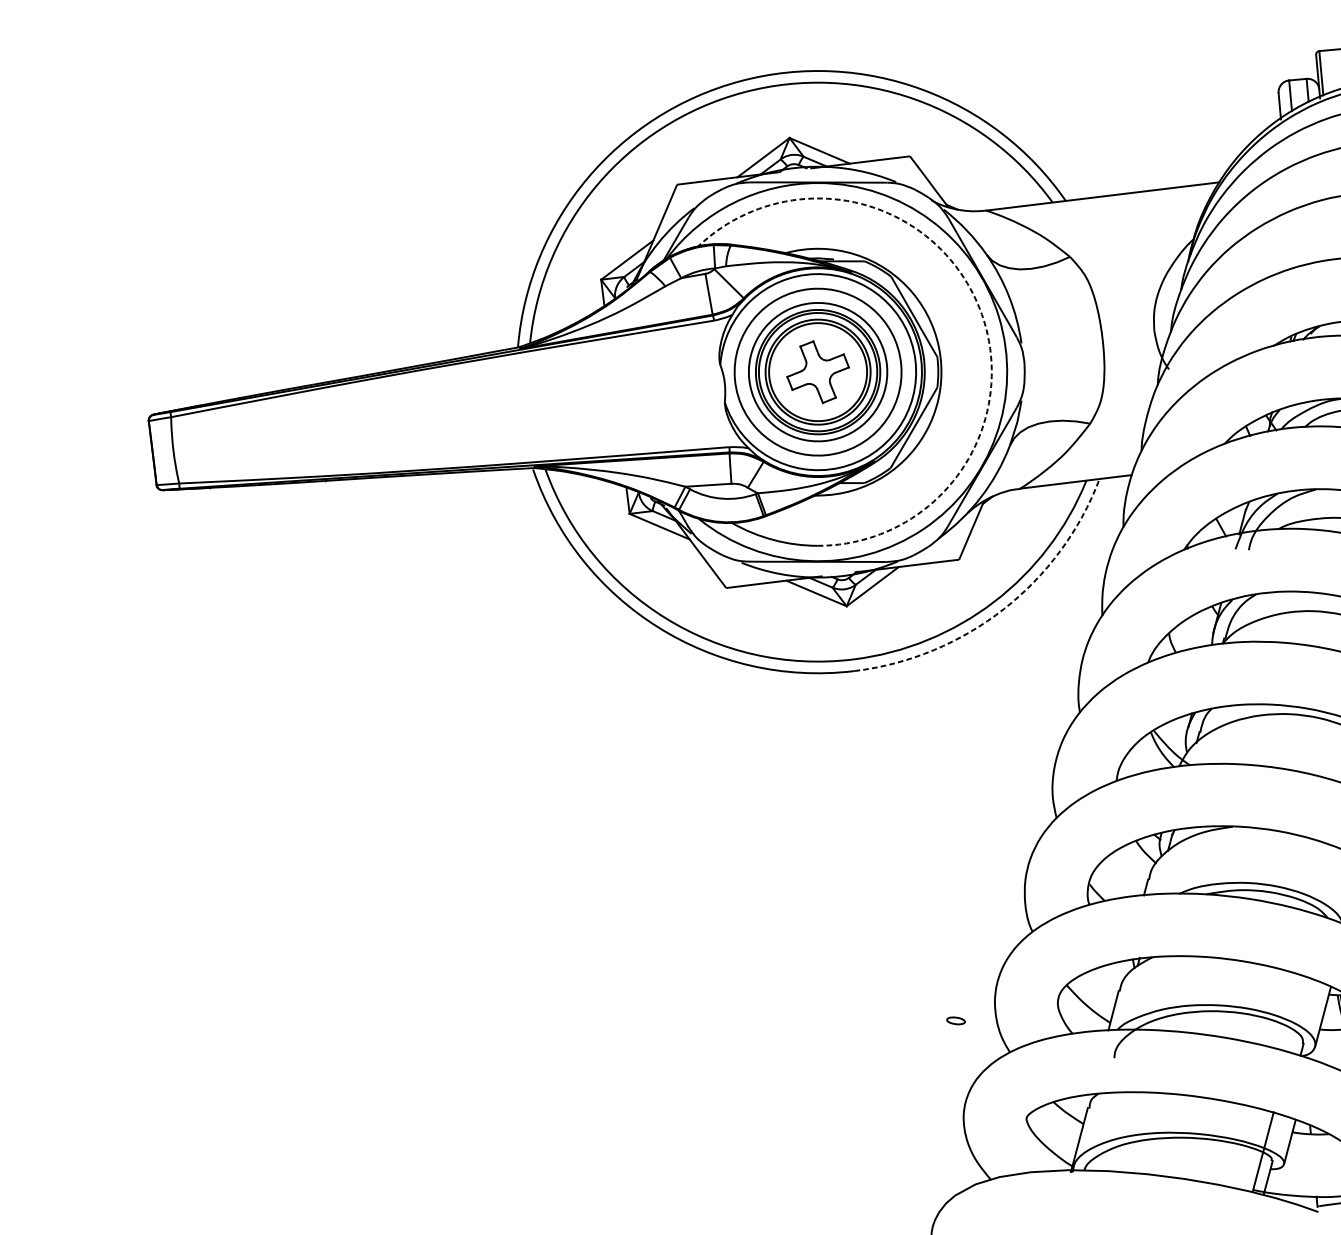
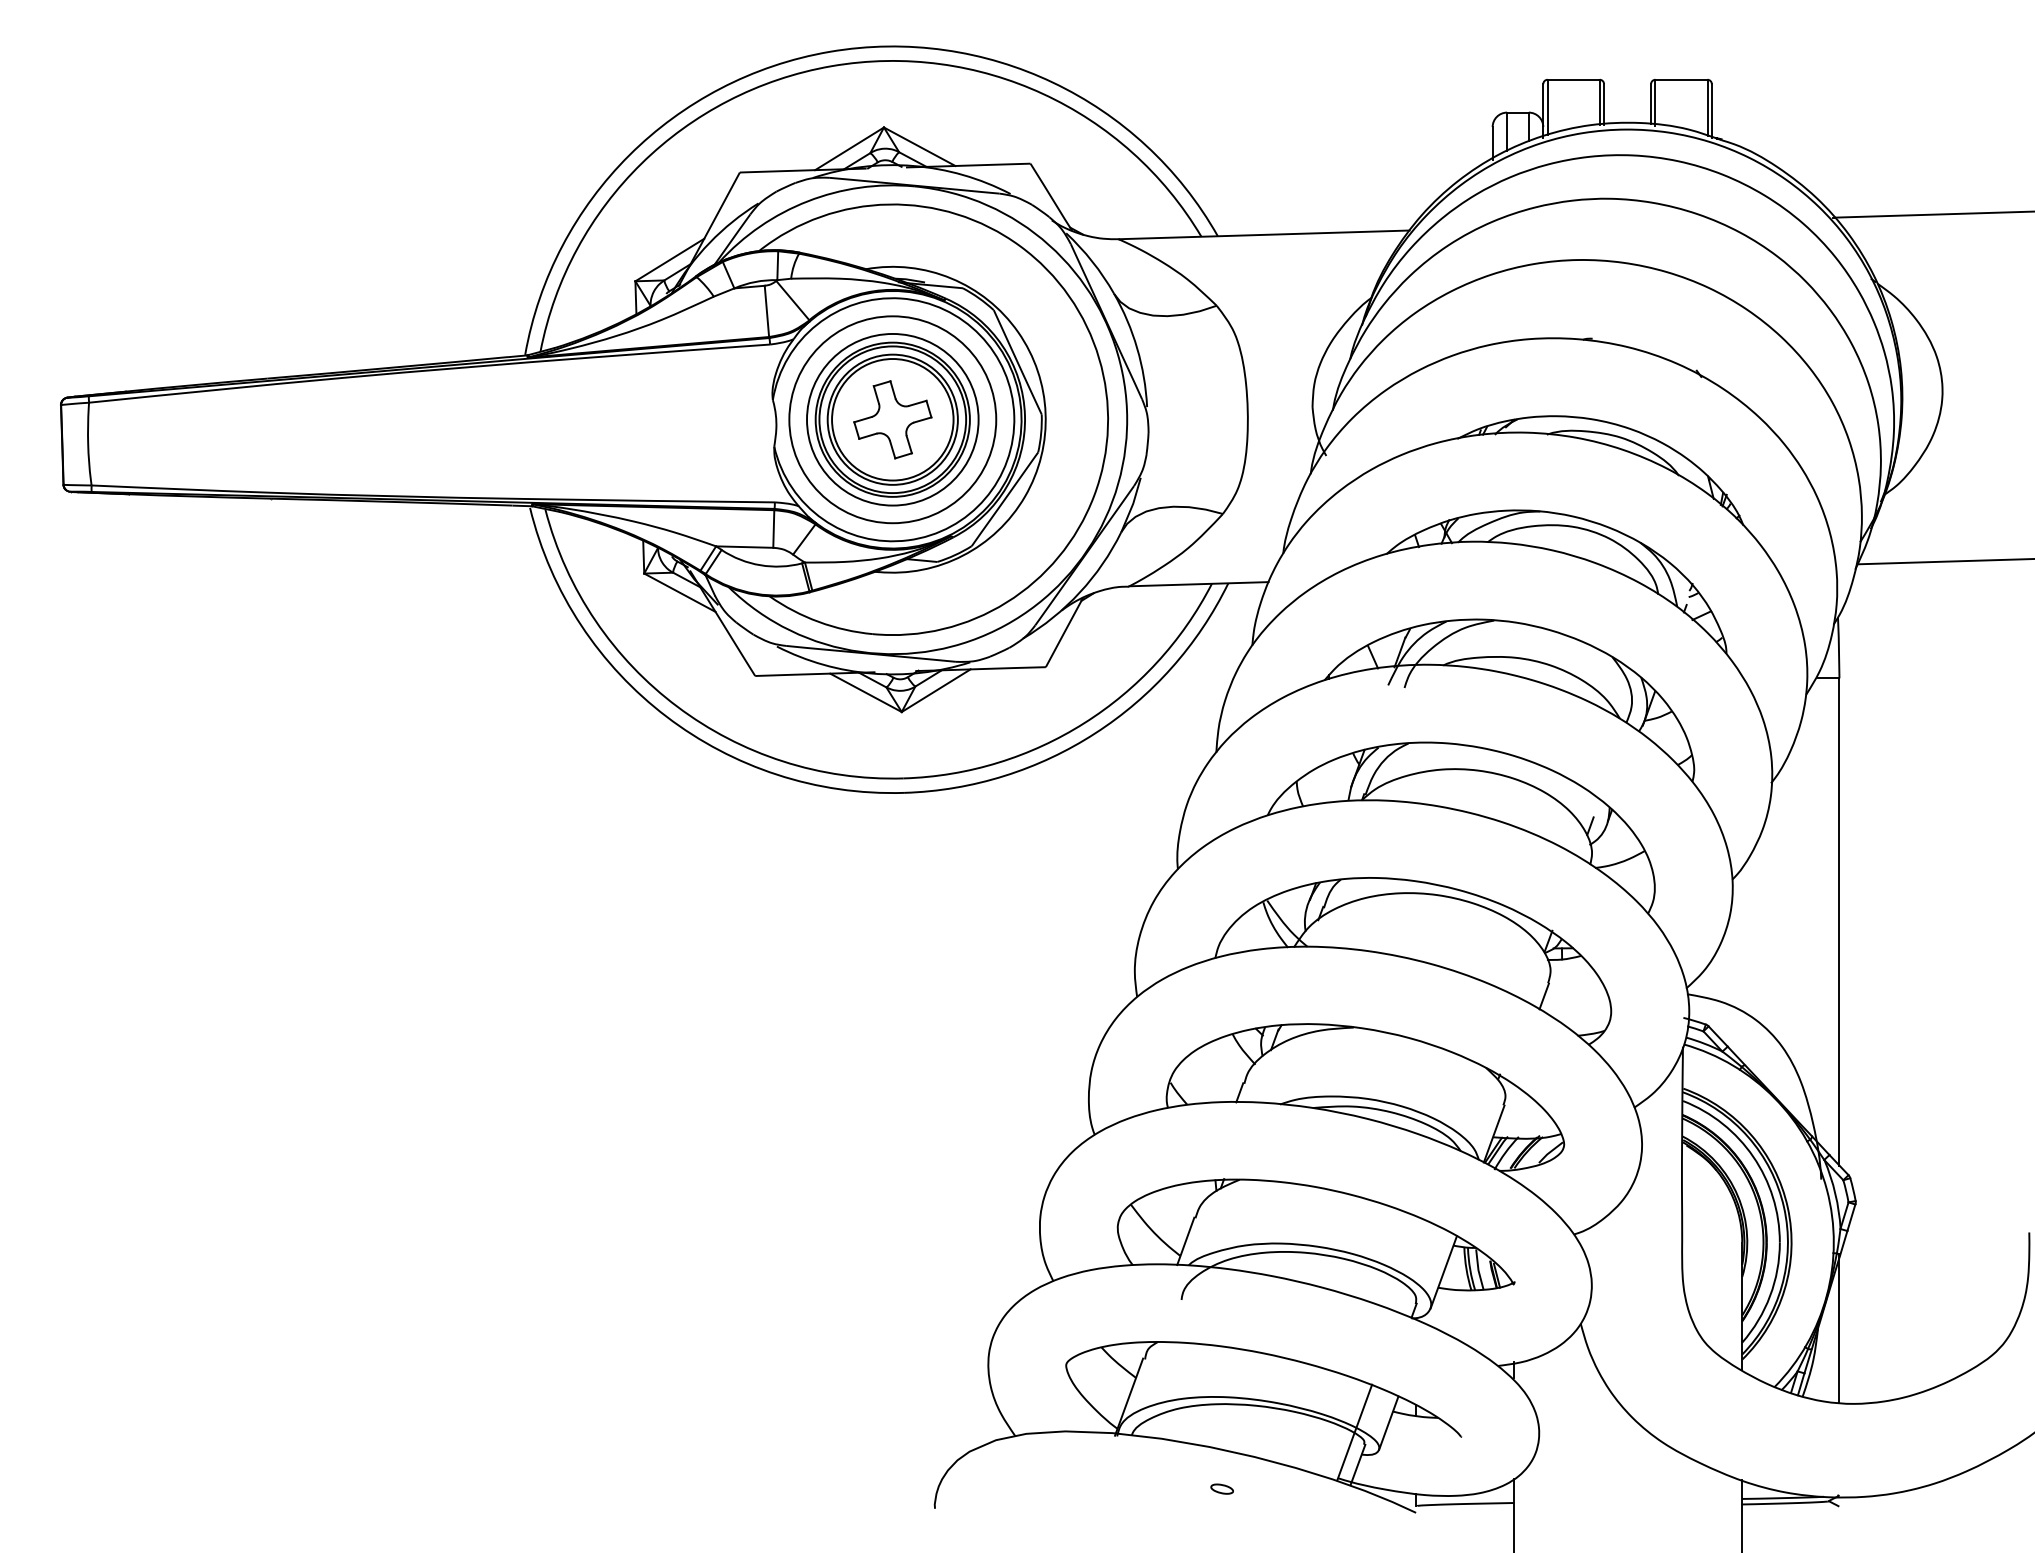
arc: (979, 307) -> (1099, 358), dashed -> solid
arc: (1003, 609) -> (1095, 733), dashed -> solid
part: (955, 1020) -> (1221, 1488), moved

